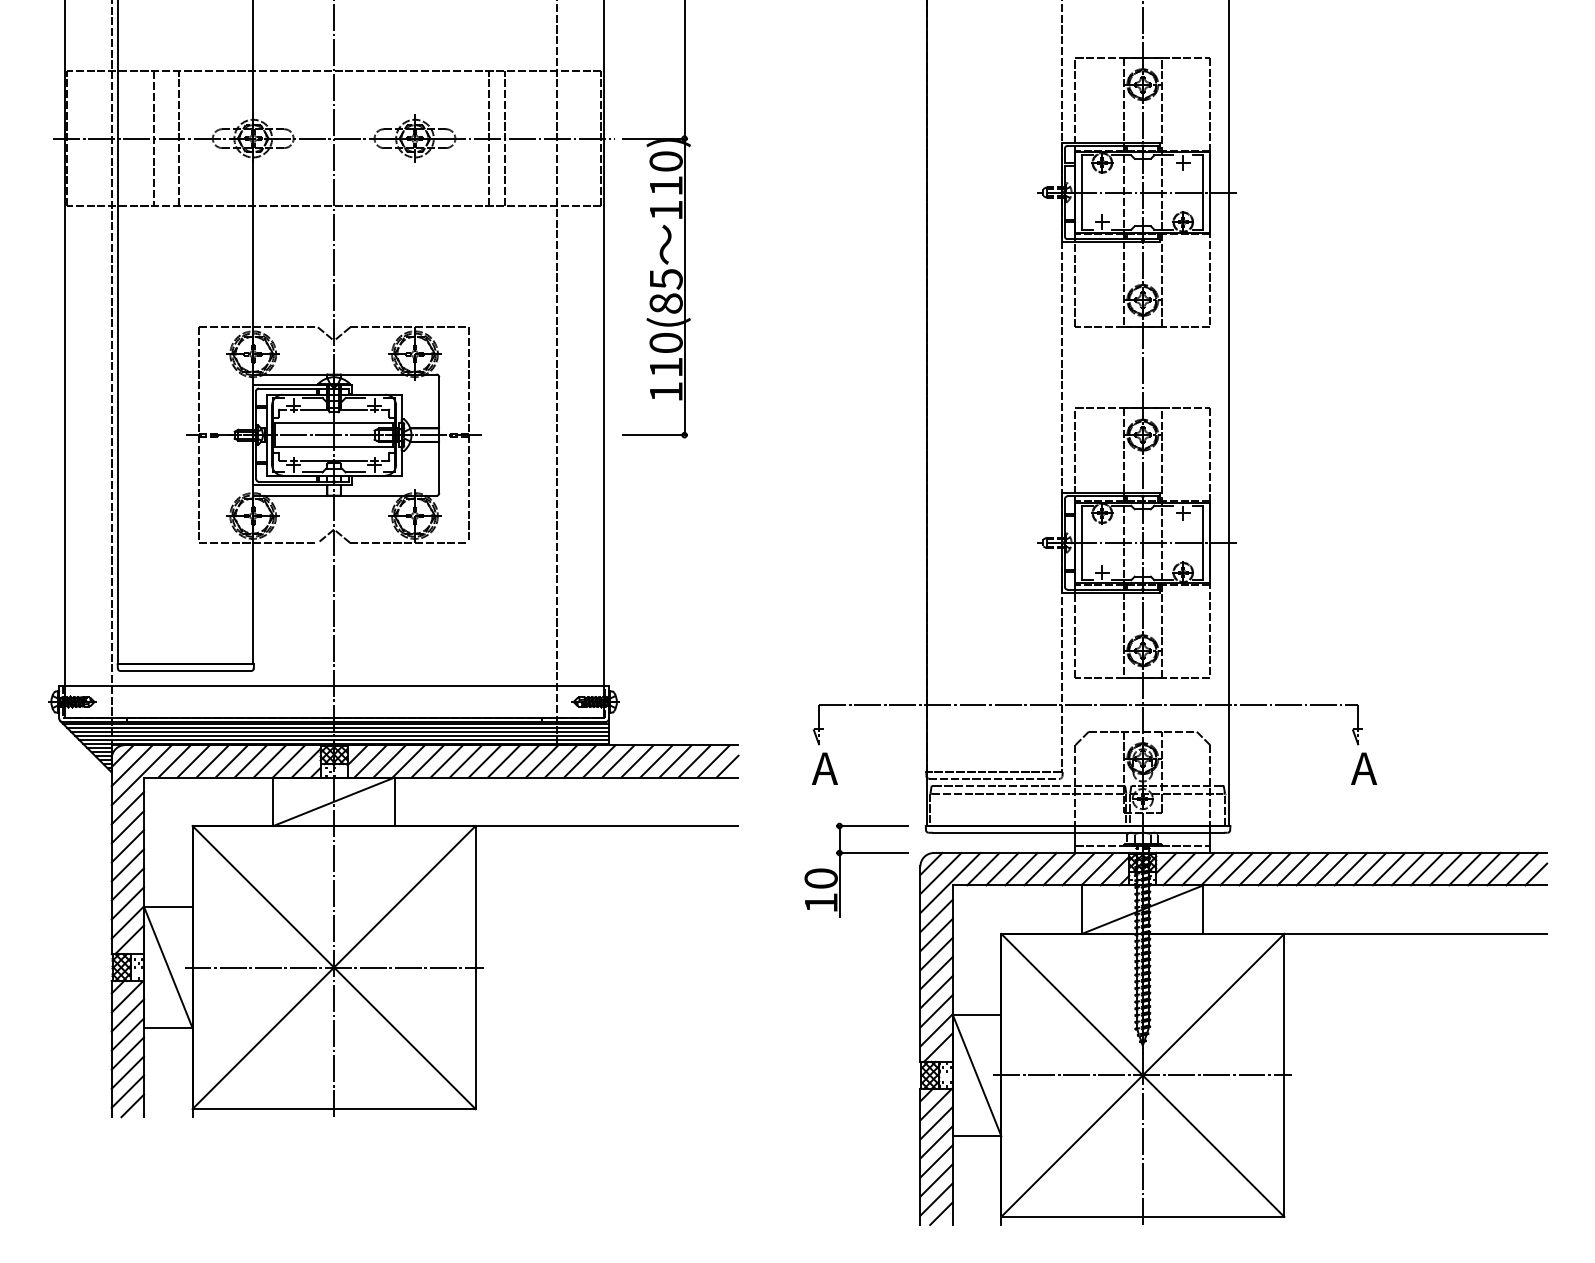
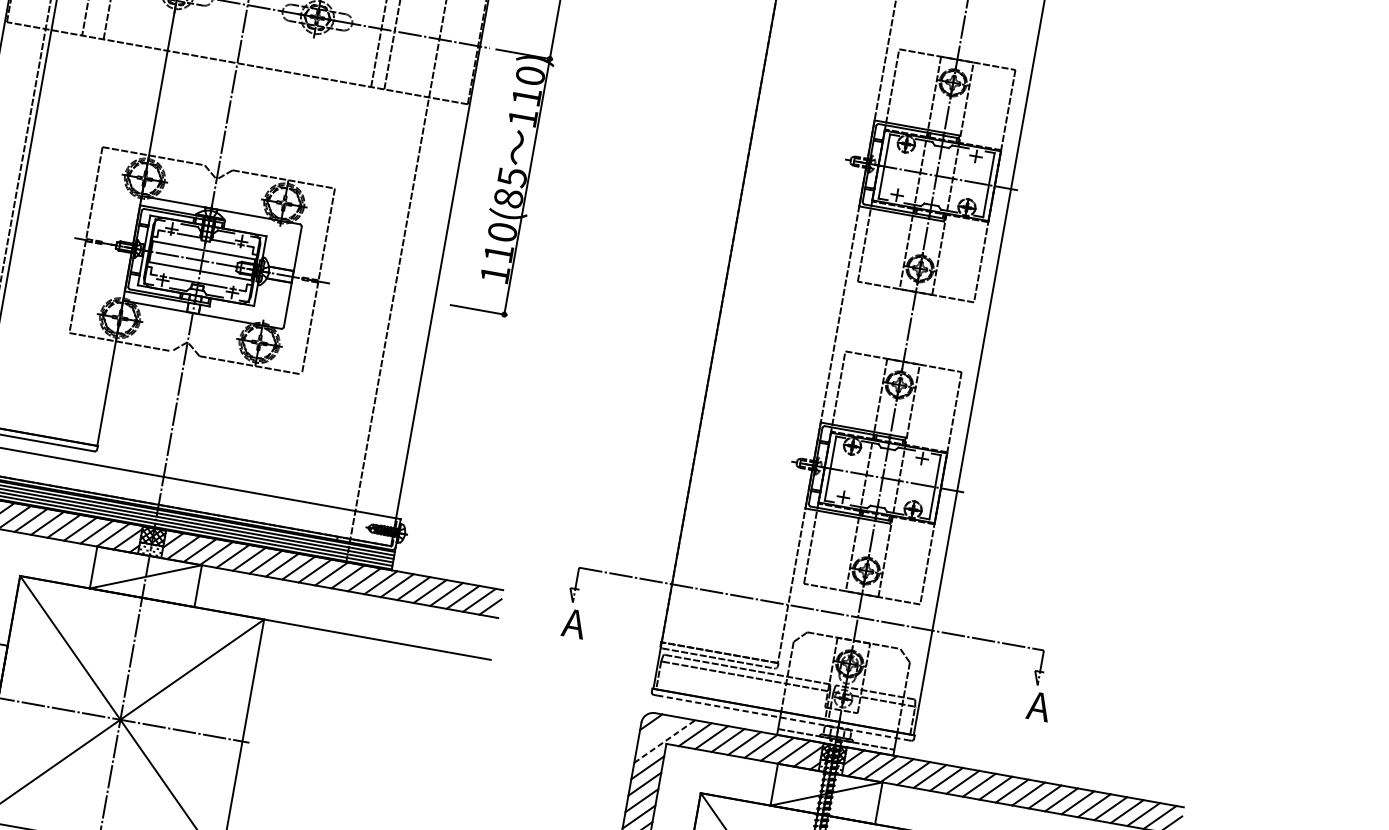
line: (1078, 832) -> (782, 717), solid -> dashed
part: (856, 853) -> (588, 701), removed
line: (940, 873) -> (657, 731), removed
line: (950, 882) -> (664, 741), solid -> dashed

